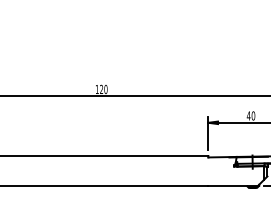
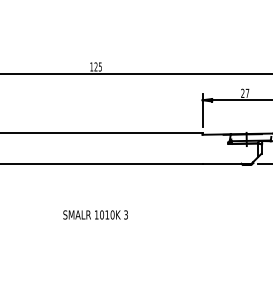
text: (106, 88) -> (100, 66), 120 -> 125
text: (251, 116) -> (245, 93), 40 -> 27

